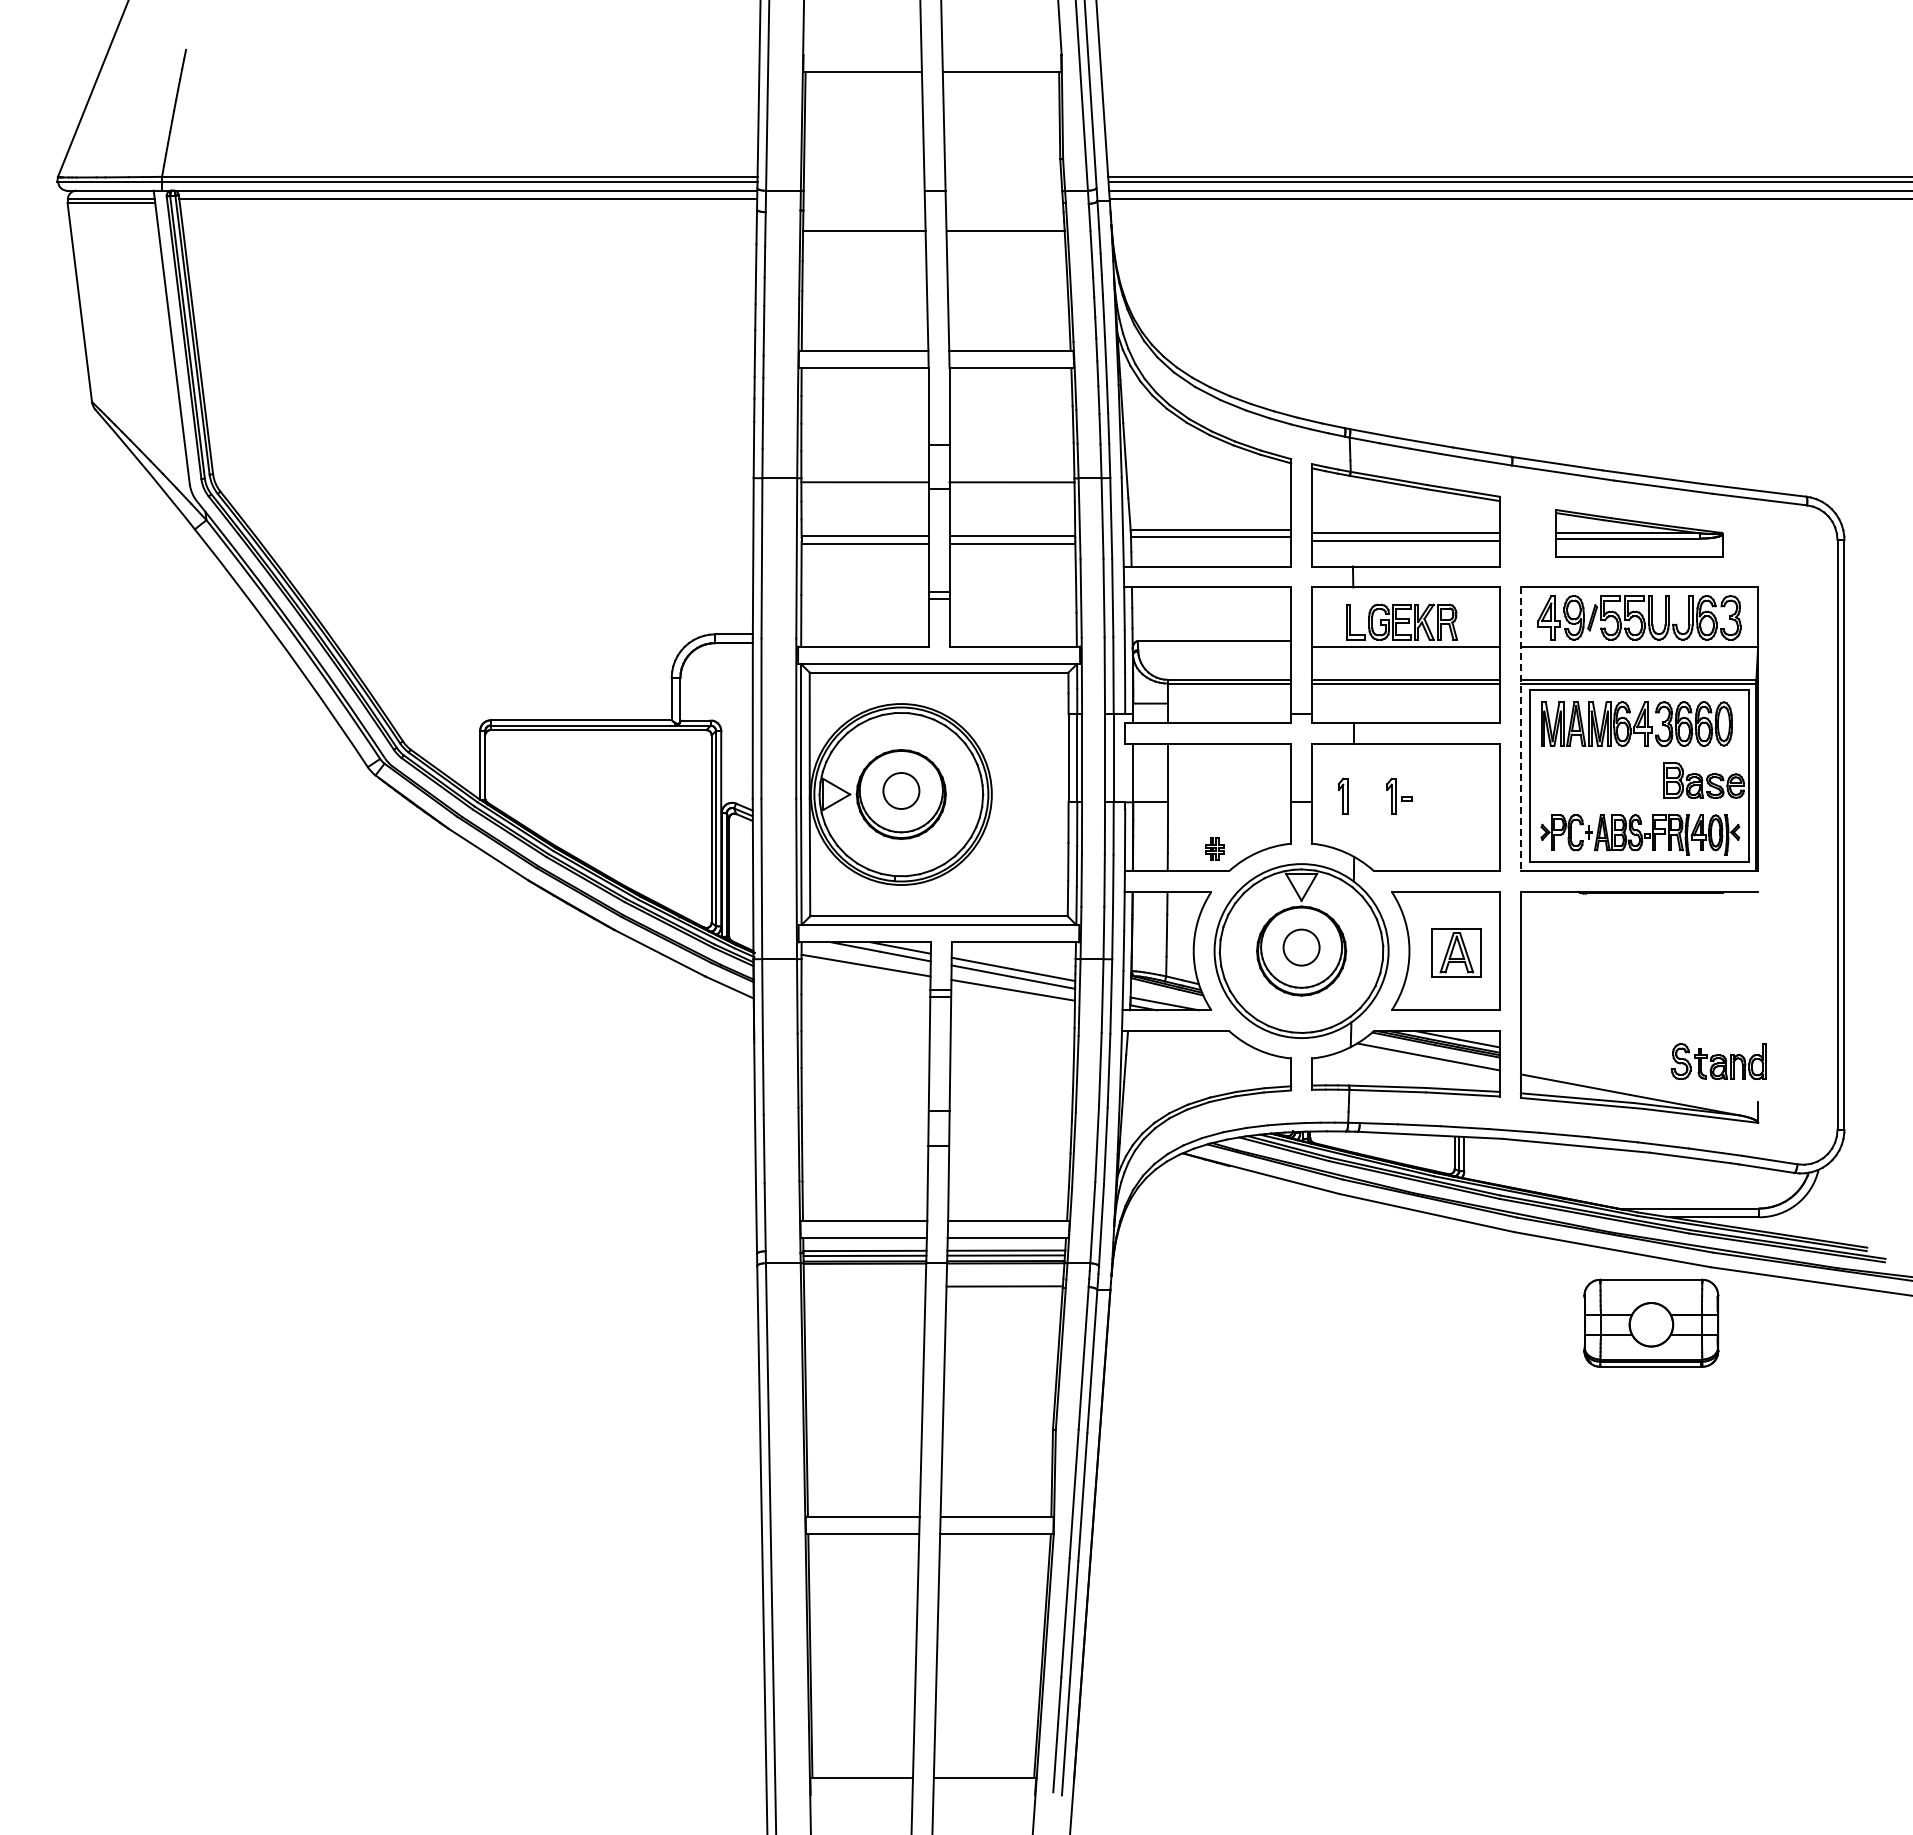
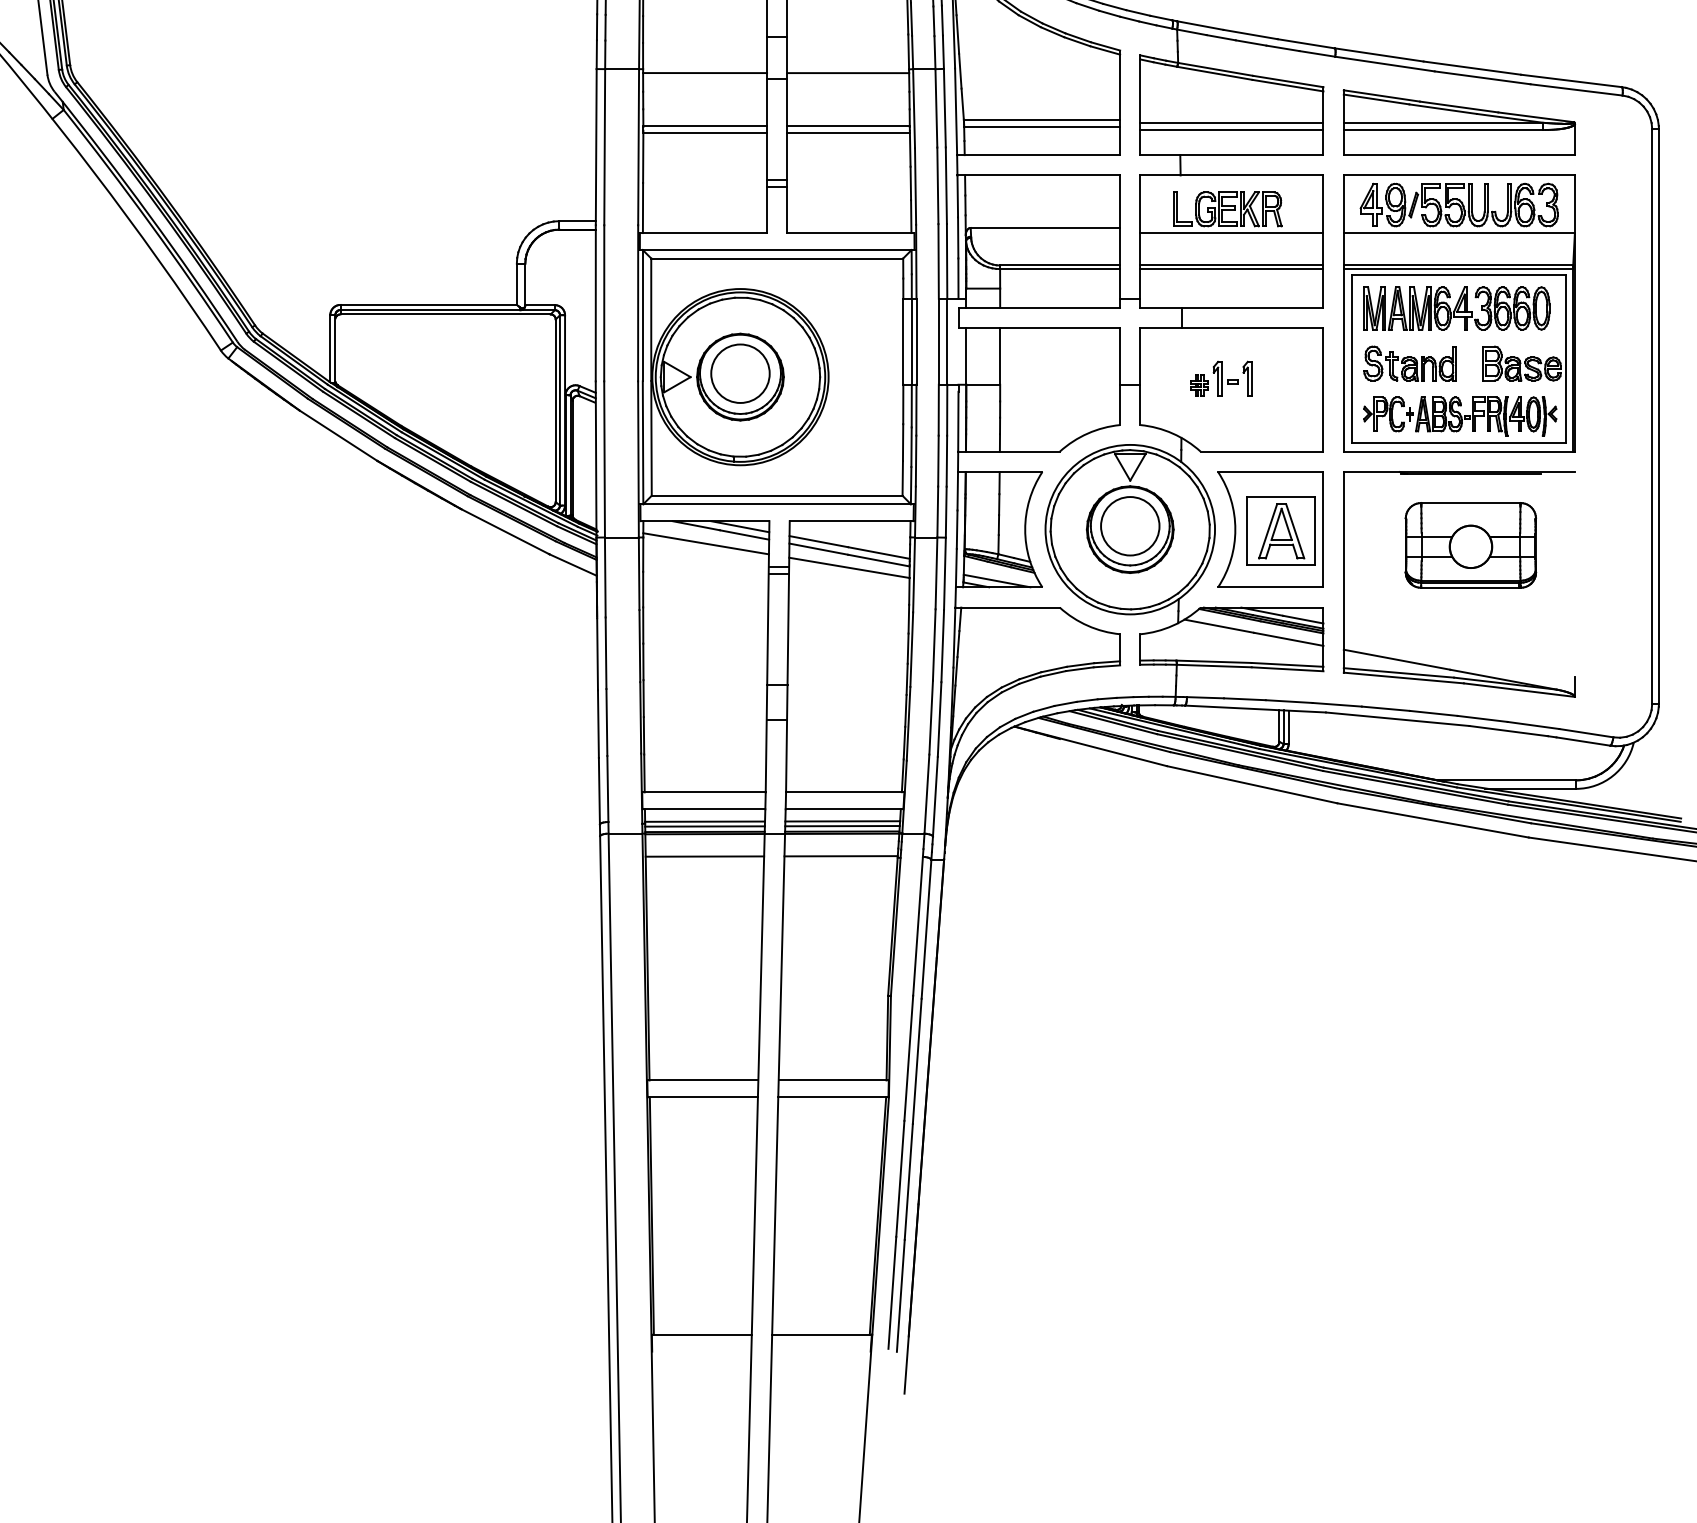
part: (1639, 533) -> (1459, 122), size x1.43
line: (1520, 729) -> (1343, 313), dashed -> solid
circle: (901, 790) -> (740, 373), size x1.67
part: (1342, 795) -> (1247, 378), moved
part: (1214, 848) -> (1199, 384), moved
circle: (1301, 947) -> (1130, 526), size x1.67
part: (1456, 952) -> (1281, 531), size x1.43
part: (1718, 1061) -> (1409, 363), moved
line: (864, 1286) -> (704, 856), added
part: (1651, 1322) -> (1471, 544), moved

